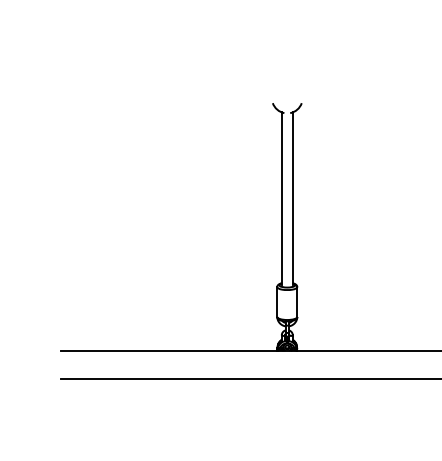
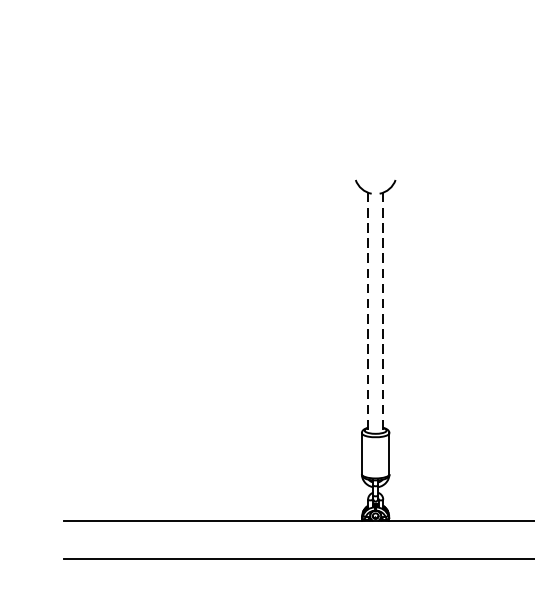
line: (281, 199) -> (367, 312), solid -> dashed
line: (292, 199) -> (382, 312), solid -> dashed

